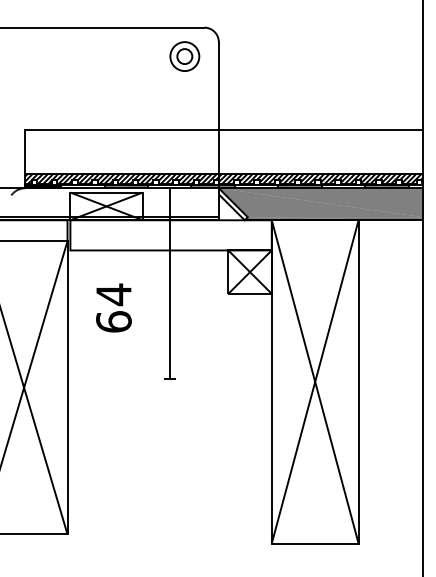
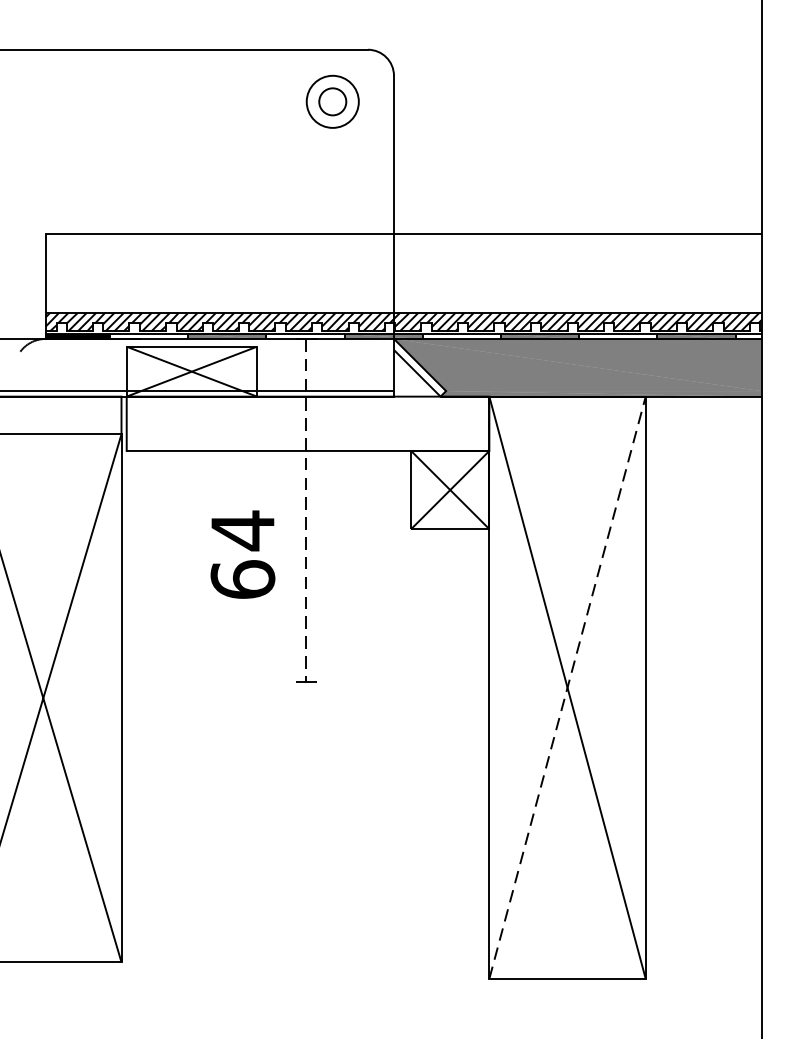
line: (170, 283) -> (306, 510), solid -> dashed
text: (113, 307) -> (242, 553), moved
line: (315, 381) -> (568, 686), solid -> dashed

